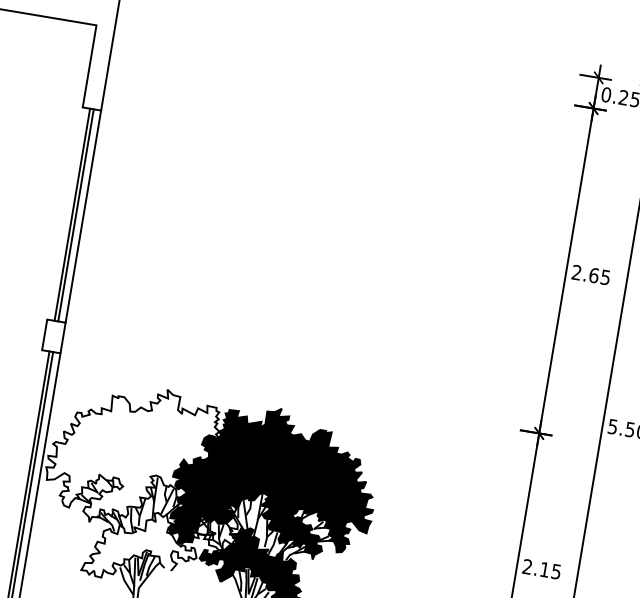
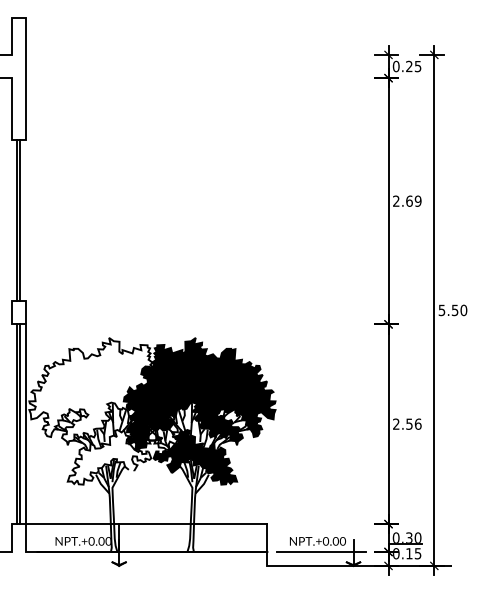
line: (83, 216) -> (25, 220), removed
text: (604, 276) -> (417, 200), 2.65 -> 2.69
text: (550, 569) -> (413, 423), 2.15 -> 2.56

